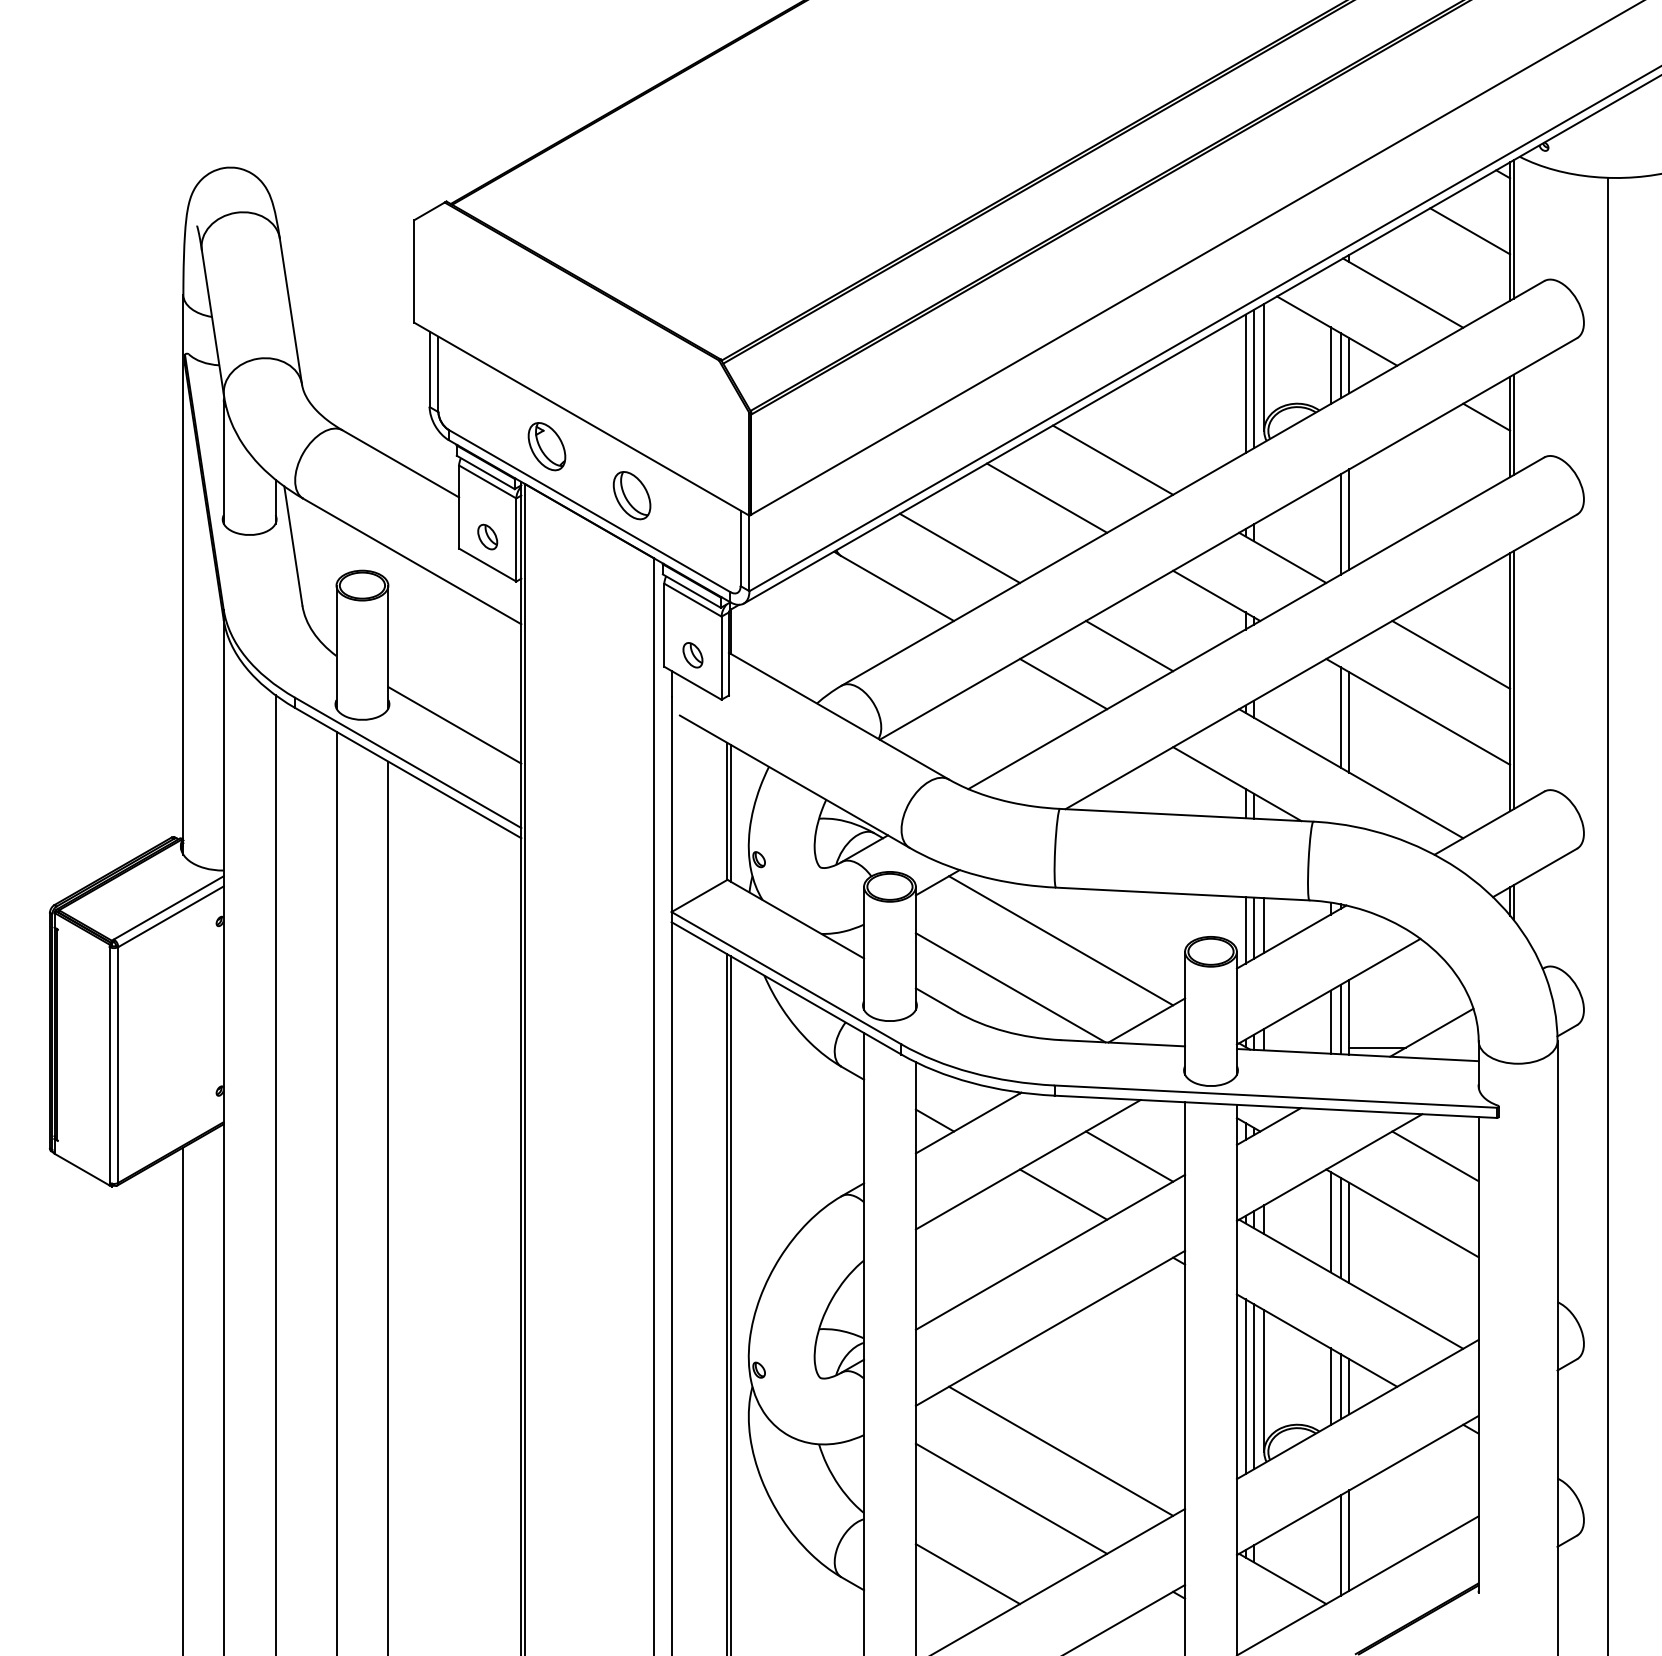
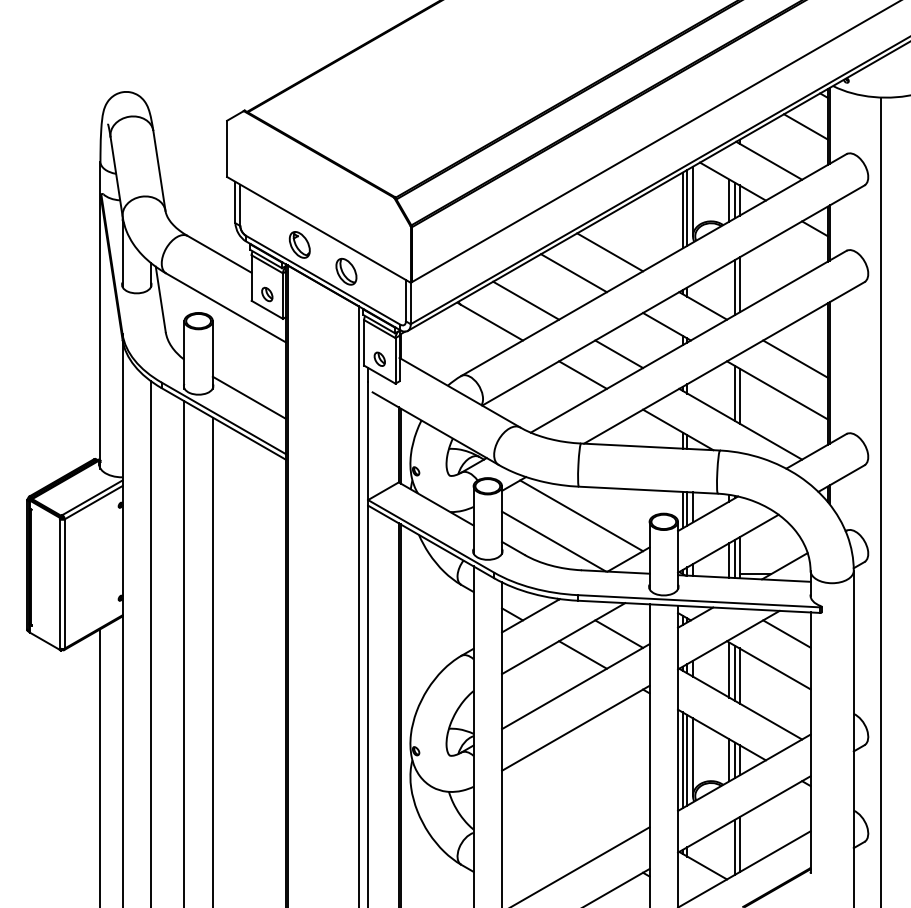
line: (1060, 1450) -> (581, 795), removed
line: (1011, 1498) -> (554, 821), removed
line: (967, 1573) -> (530, 862), removed

